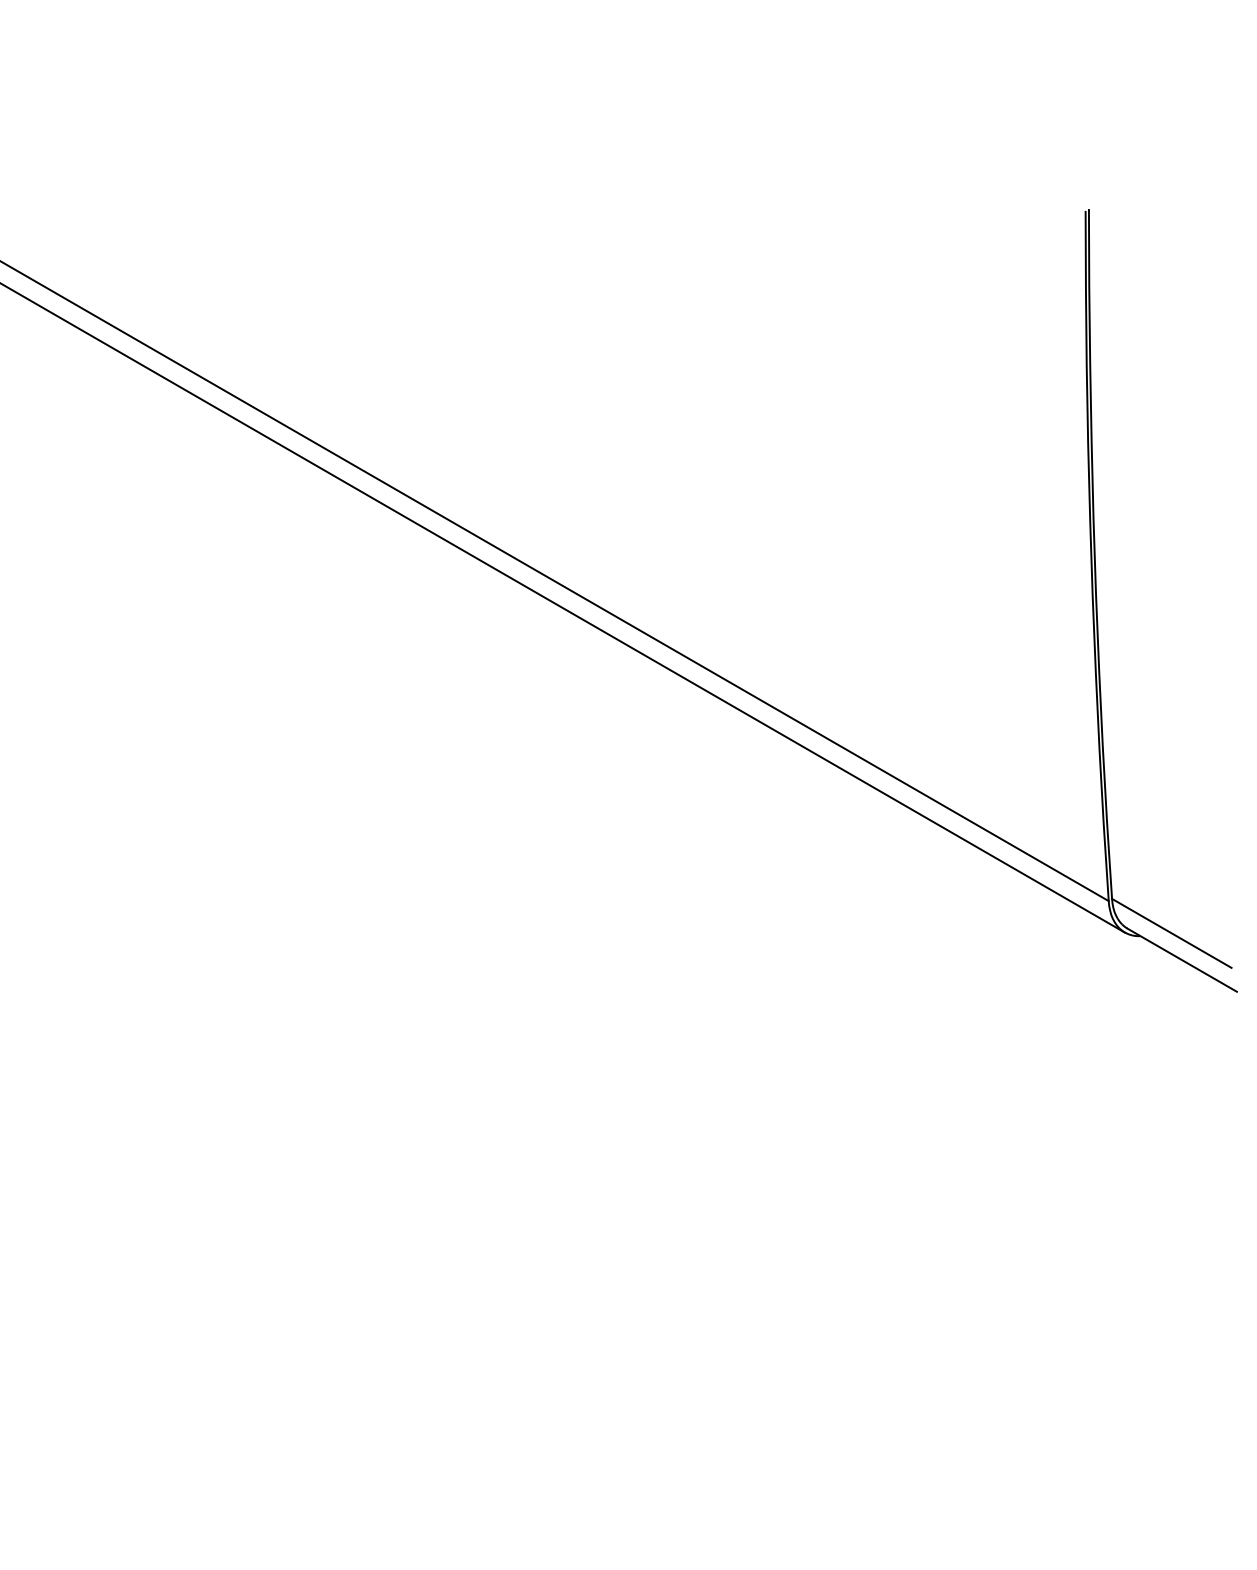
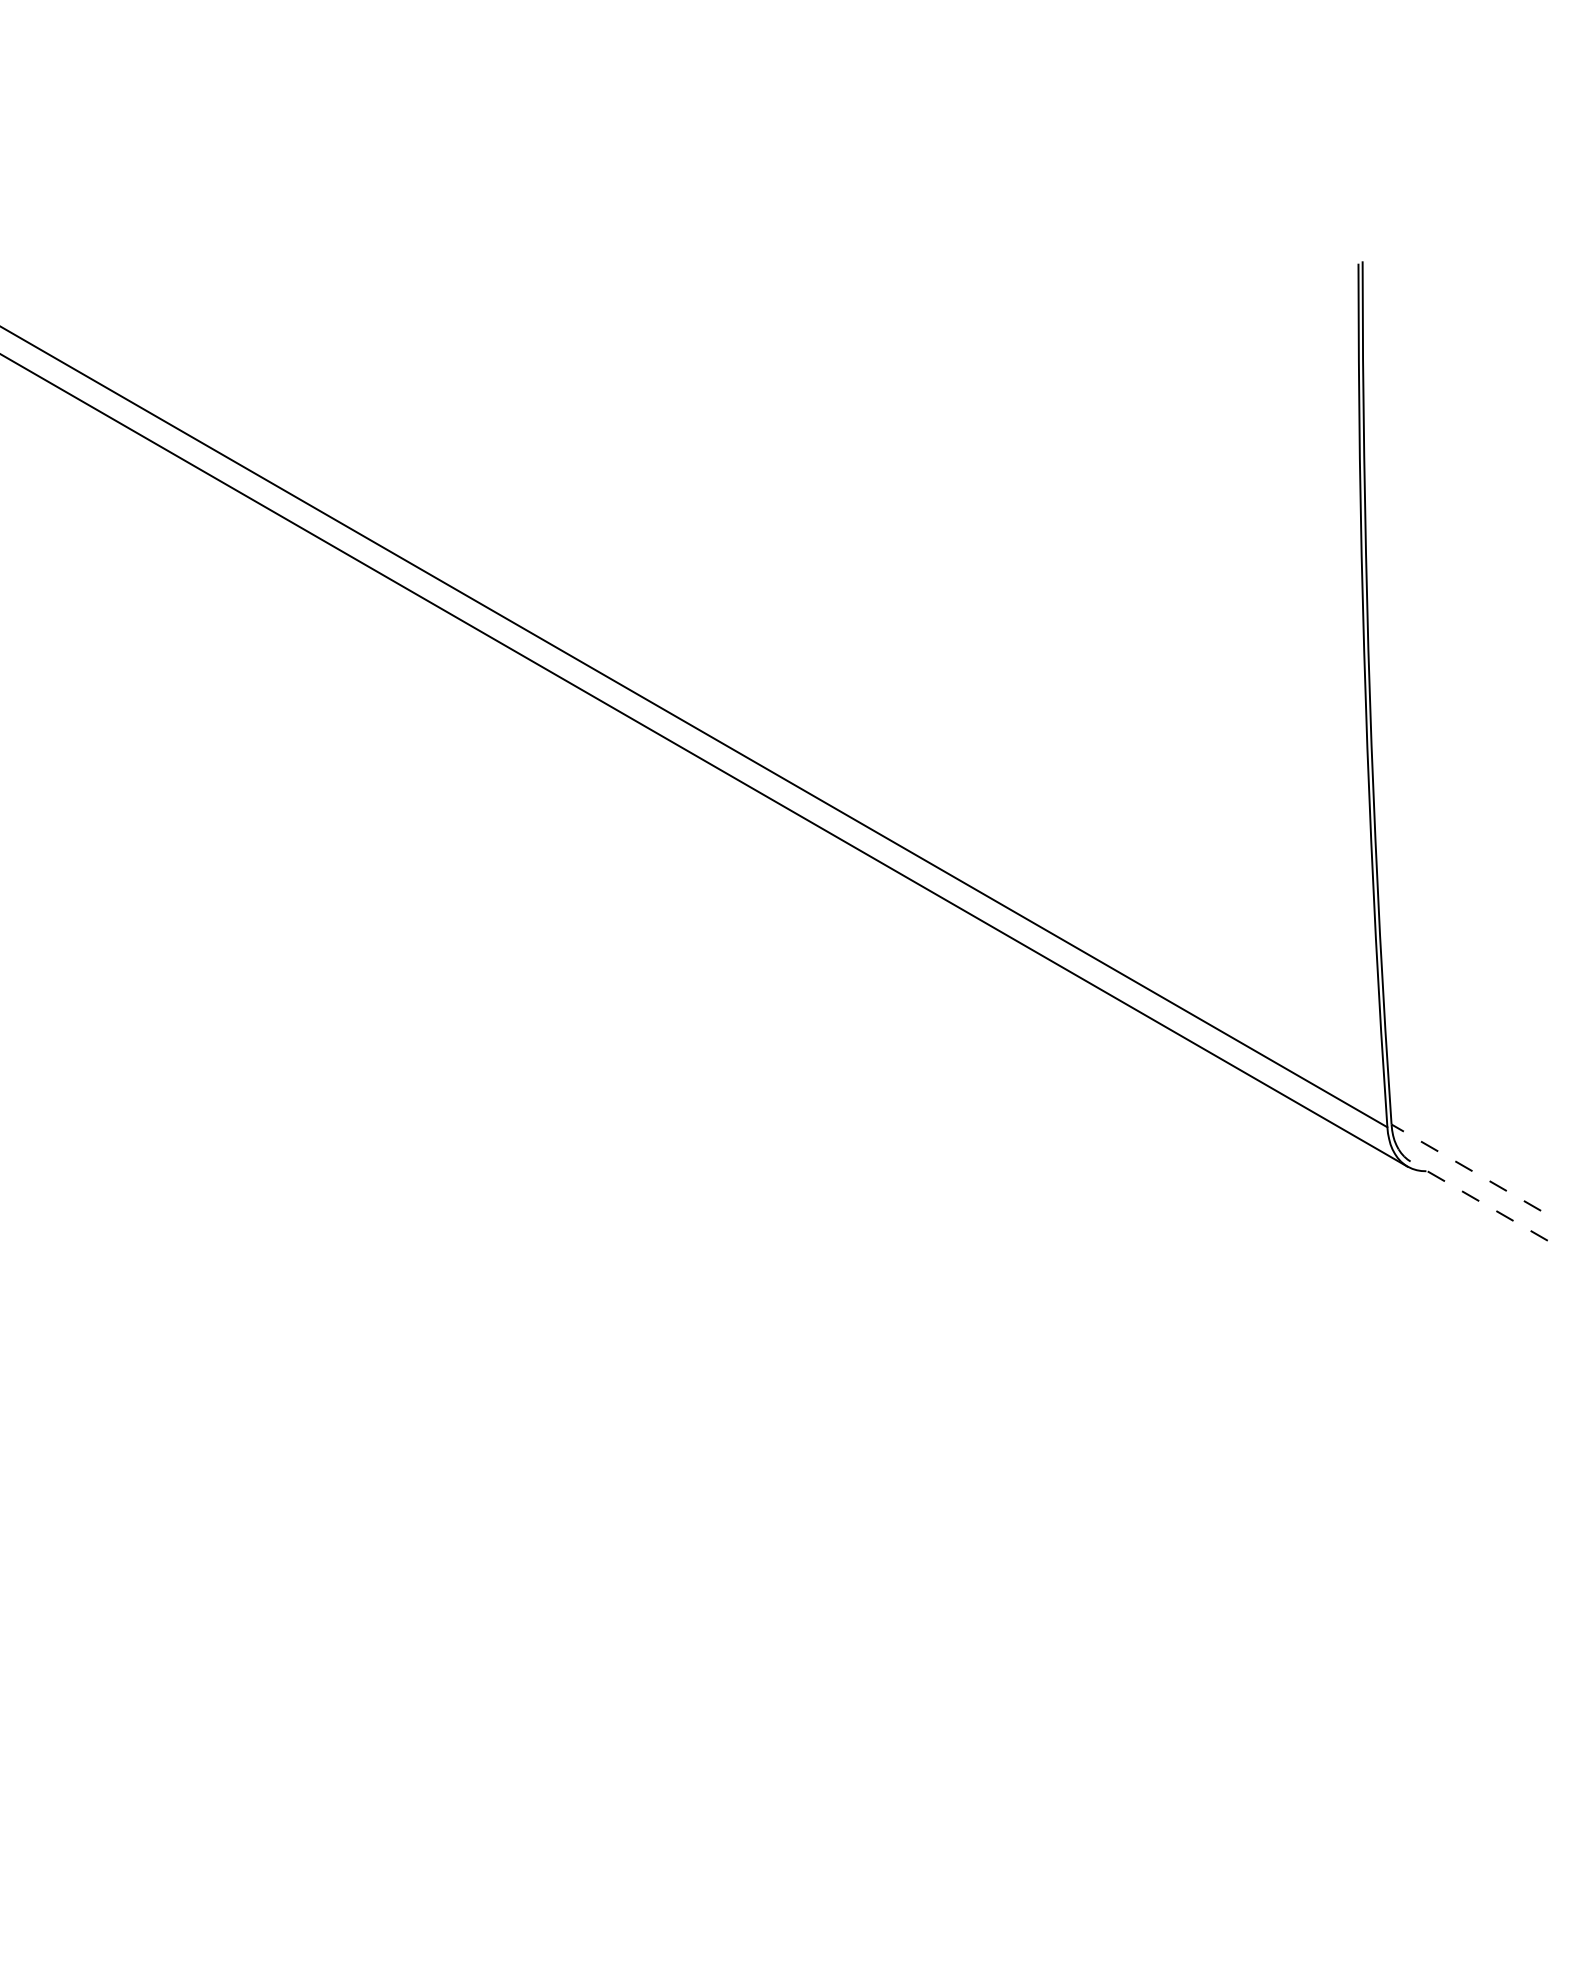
line: (1171, 933) -> (1465, 1167), solid -> dashed
line: (1181, 959) -> (1478, 1200), solid -> dashed

